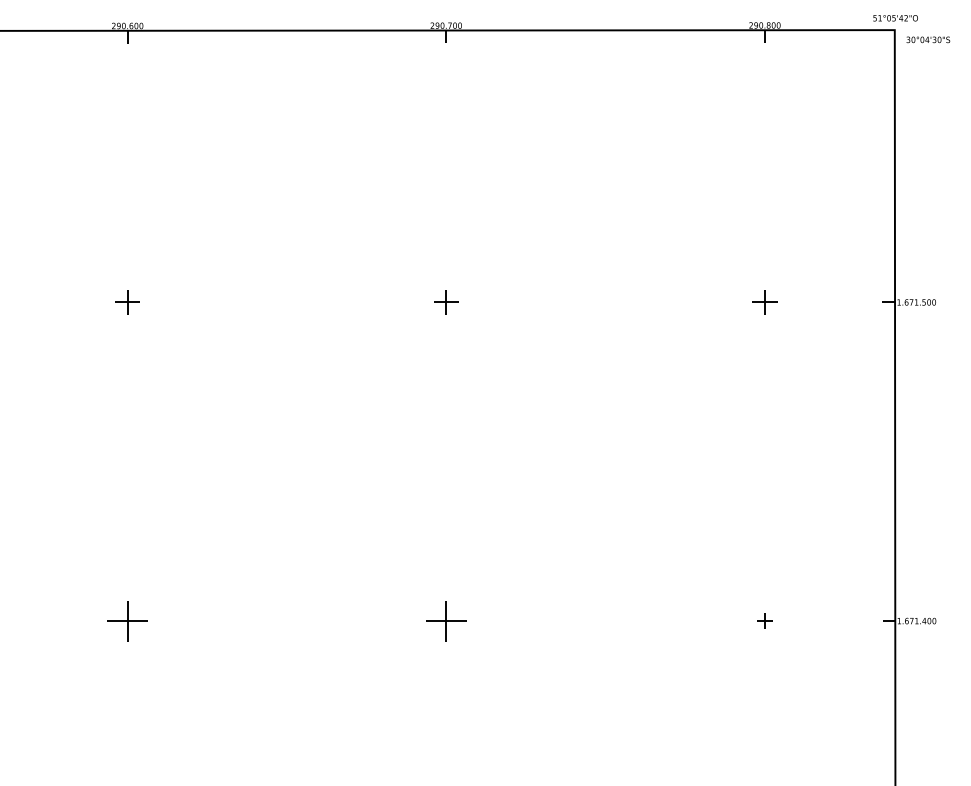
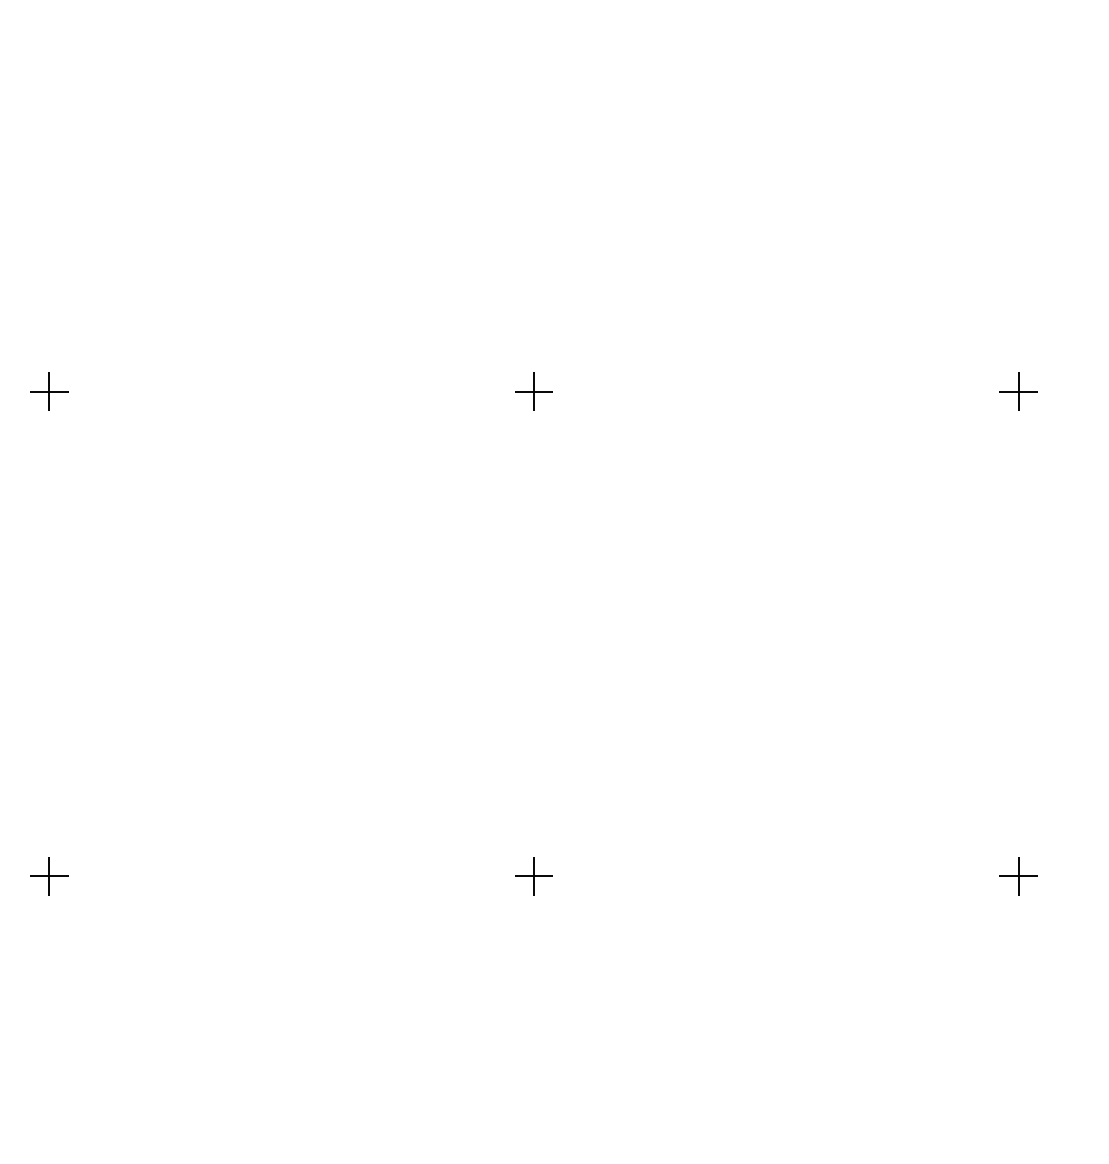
part: (127, 620) -> (49, 875), size x0.62
part: (446, 620) -> (534, 875), size x0.62
part: (764, 620) -> (1018, 875), size x1.67

